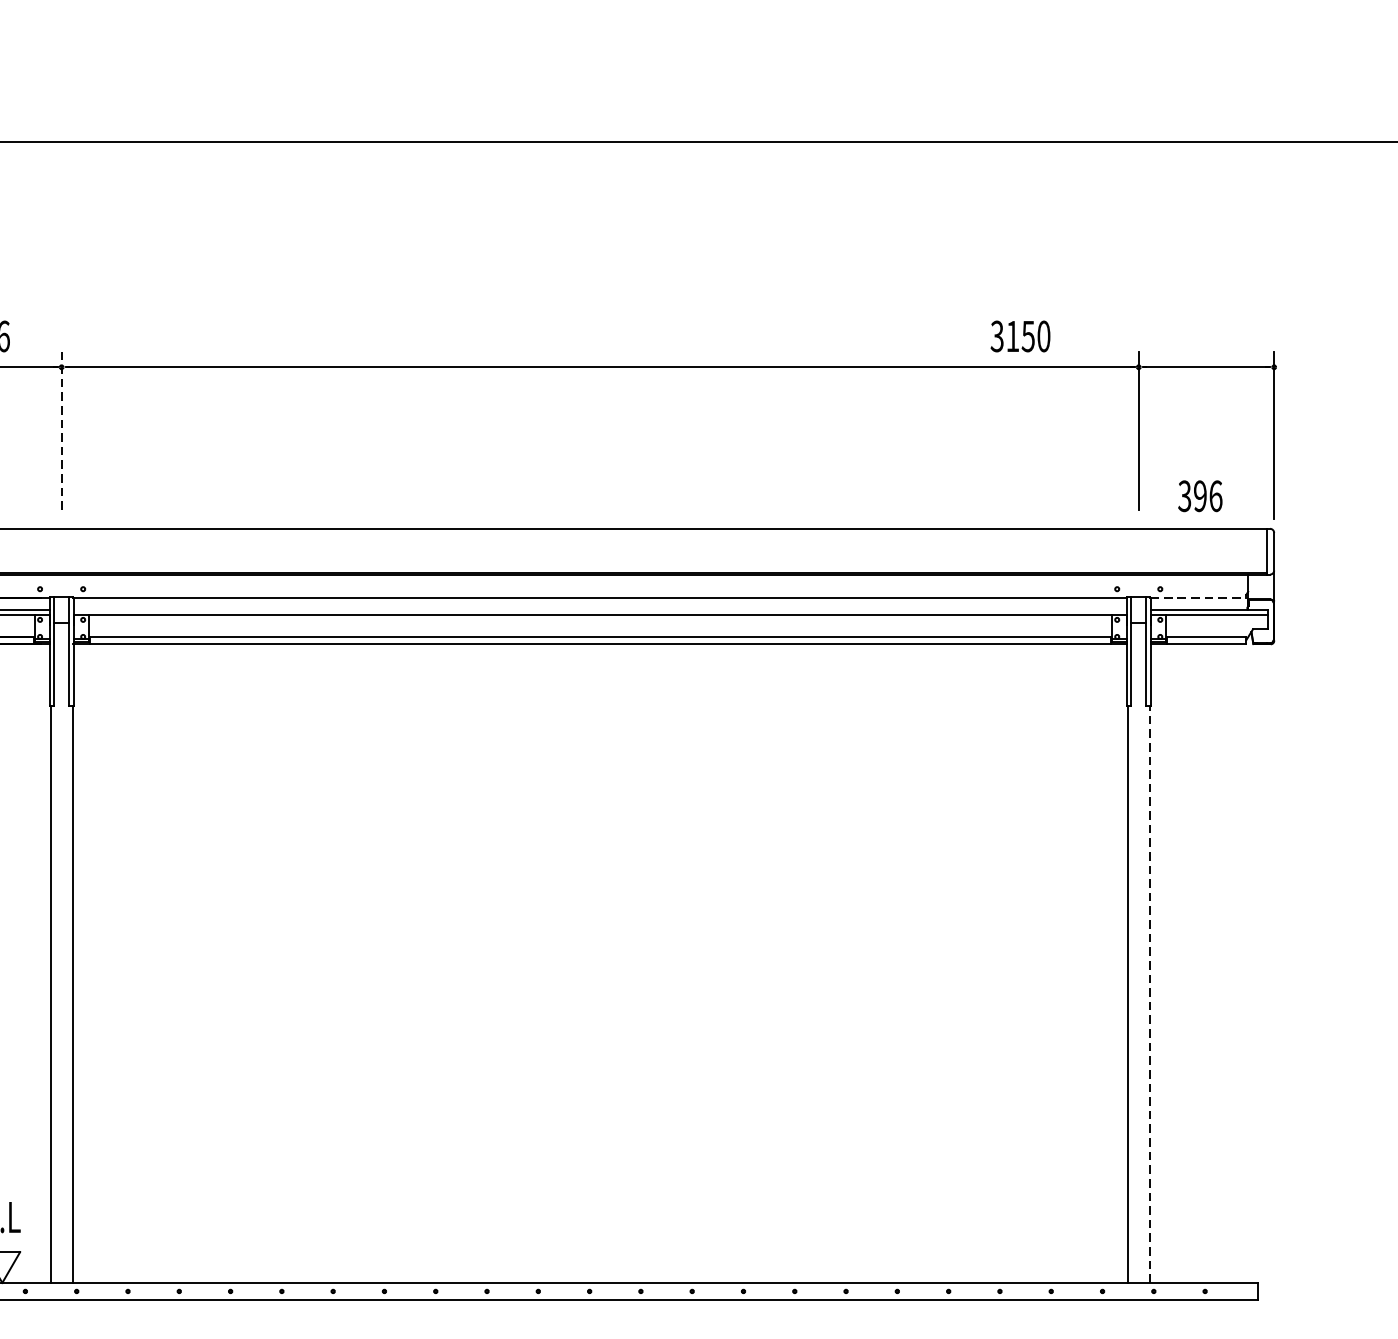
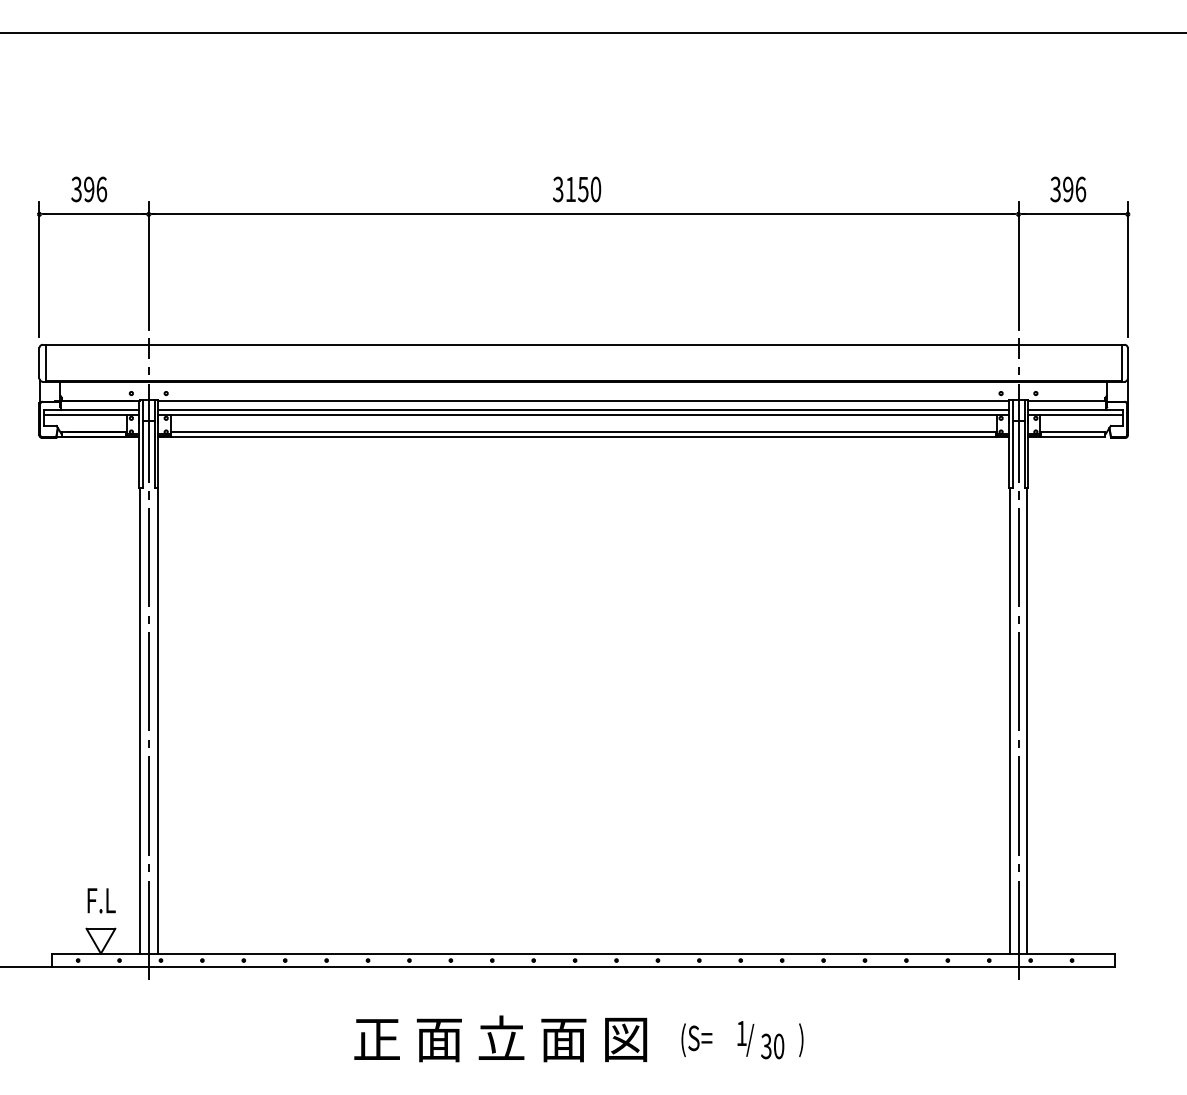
text: (1021, 336) -> (577, 189), moved
line: (61, 430) -> (148, 265), dashed -> solid
text: (1200, 496) -> (1068, 189), moved
line: (1198, 597) -> (1066, 400), dashed -> solid
line: (600, 608) -> (583, 409), added
line: (61, 917) -> (148, 658), added
line: (1138, 917) -> (1018, 658), added
line: (1149, 994) -> (1027, 720), dashed -> solid

